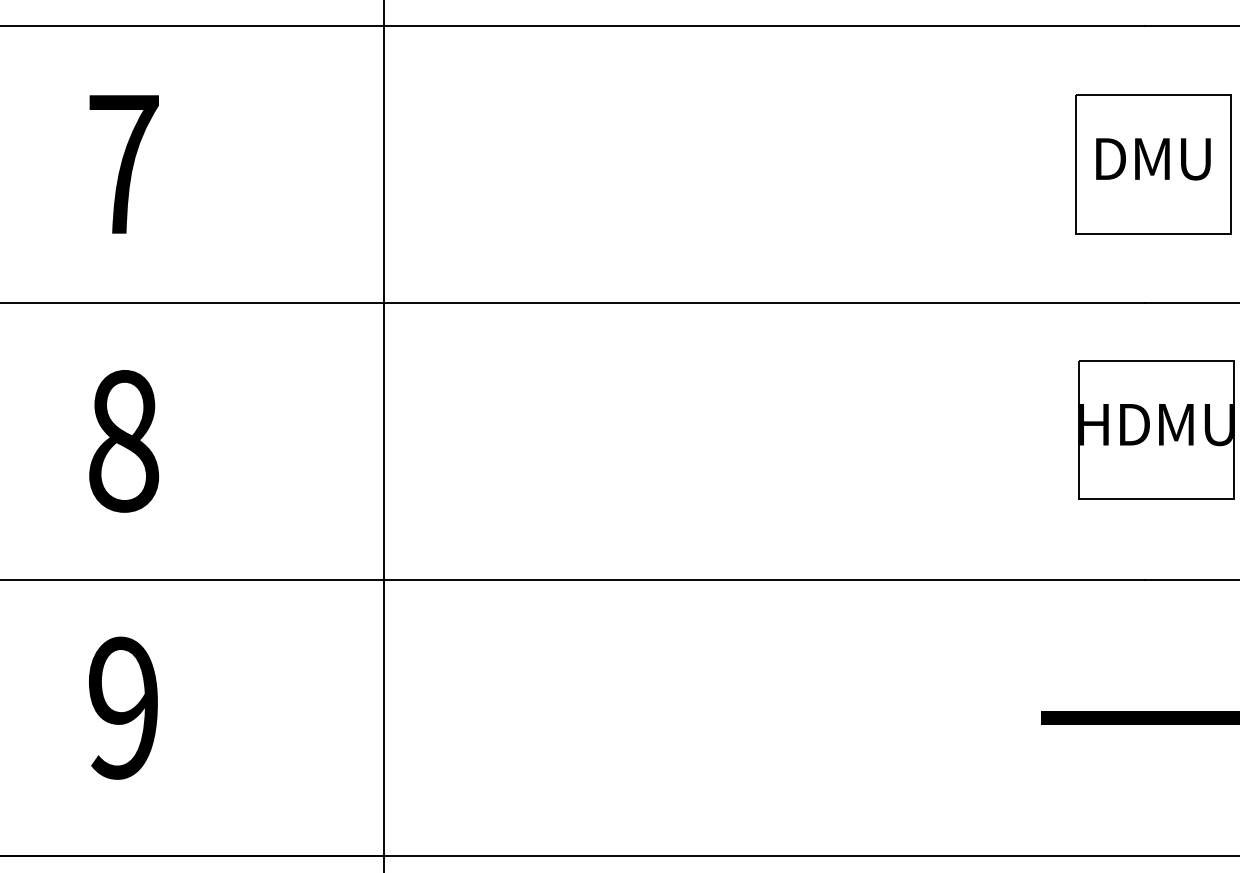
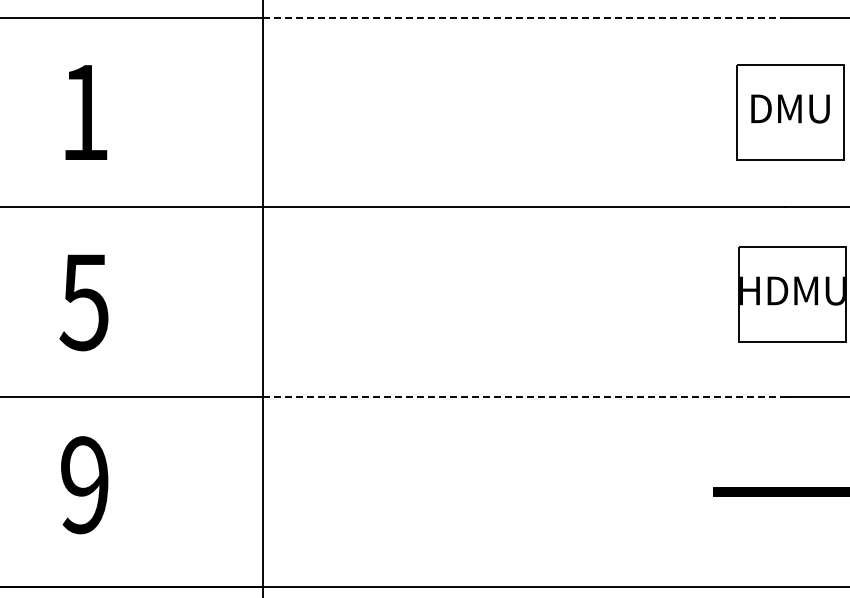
line: (763, 25) -> (523, 17), solid -> dashed
text: (123, 164) -> (84, 112), 7 -> 1
text: (123, 441) -> (84, 302), 8 -> 5
line: (763, 580) -> (523, 397), solid -> dashed

